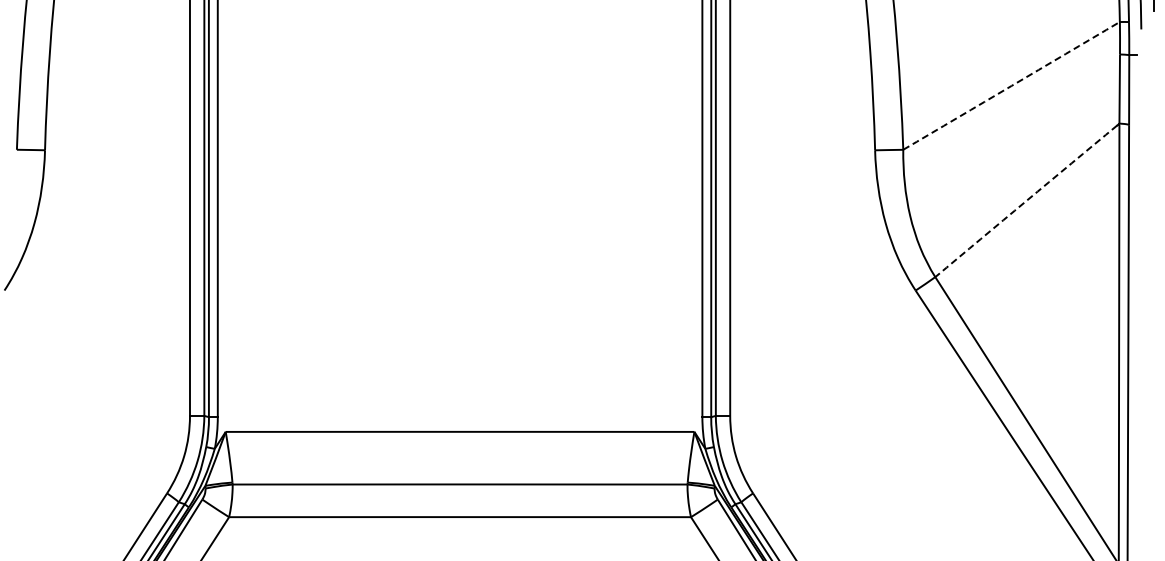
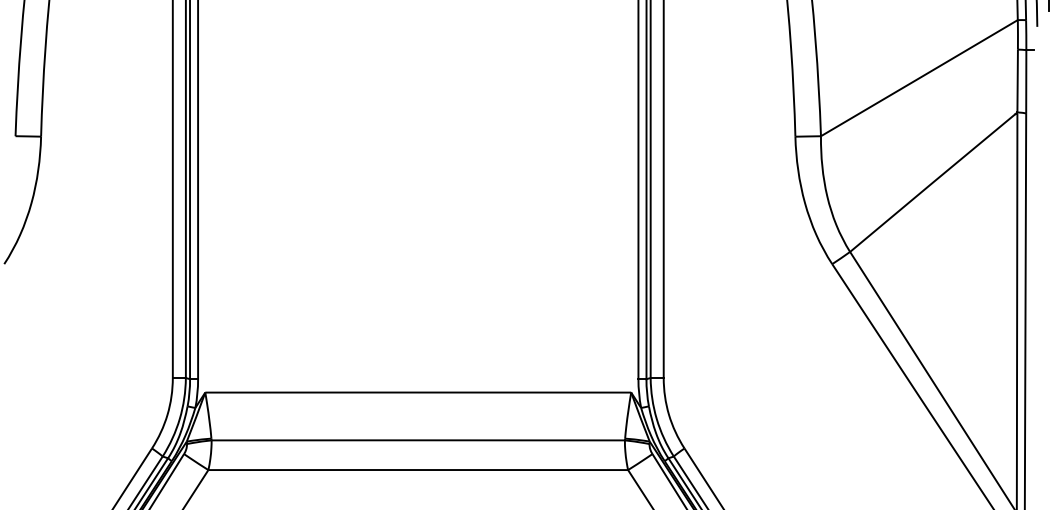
arc: (1011, 85) -> (919, 77), dashed -> solid
arc: (1026, 201) -> (932, 183), dashed -> solid

